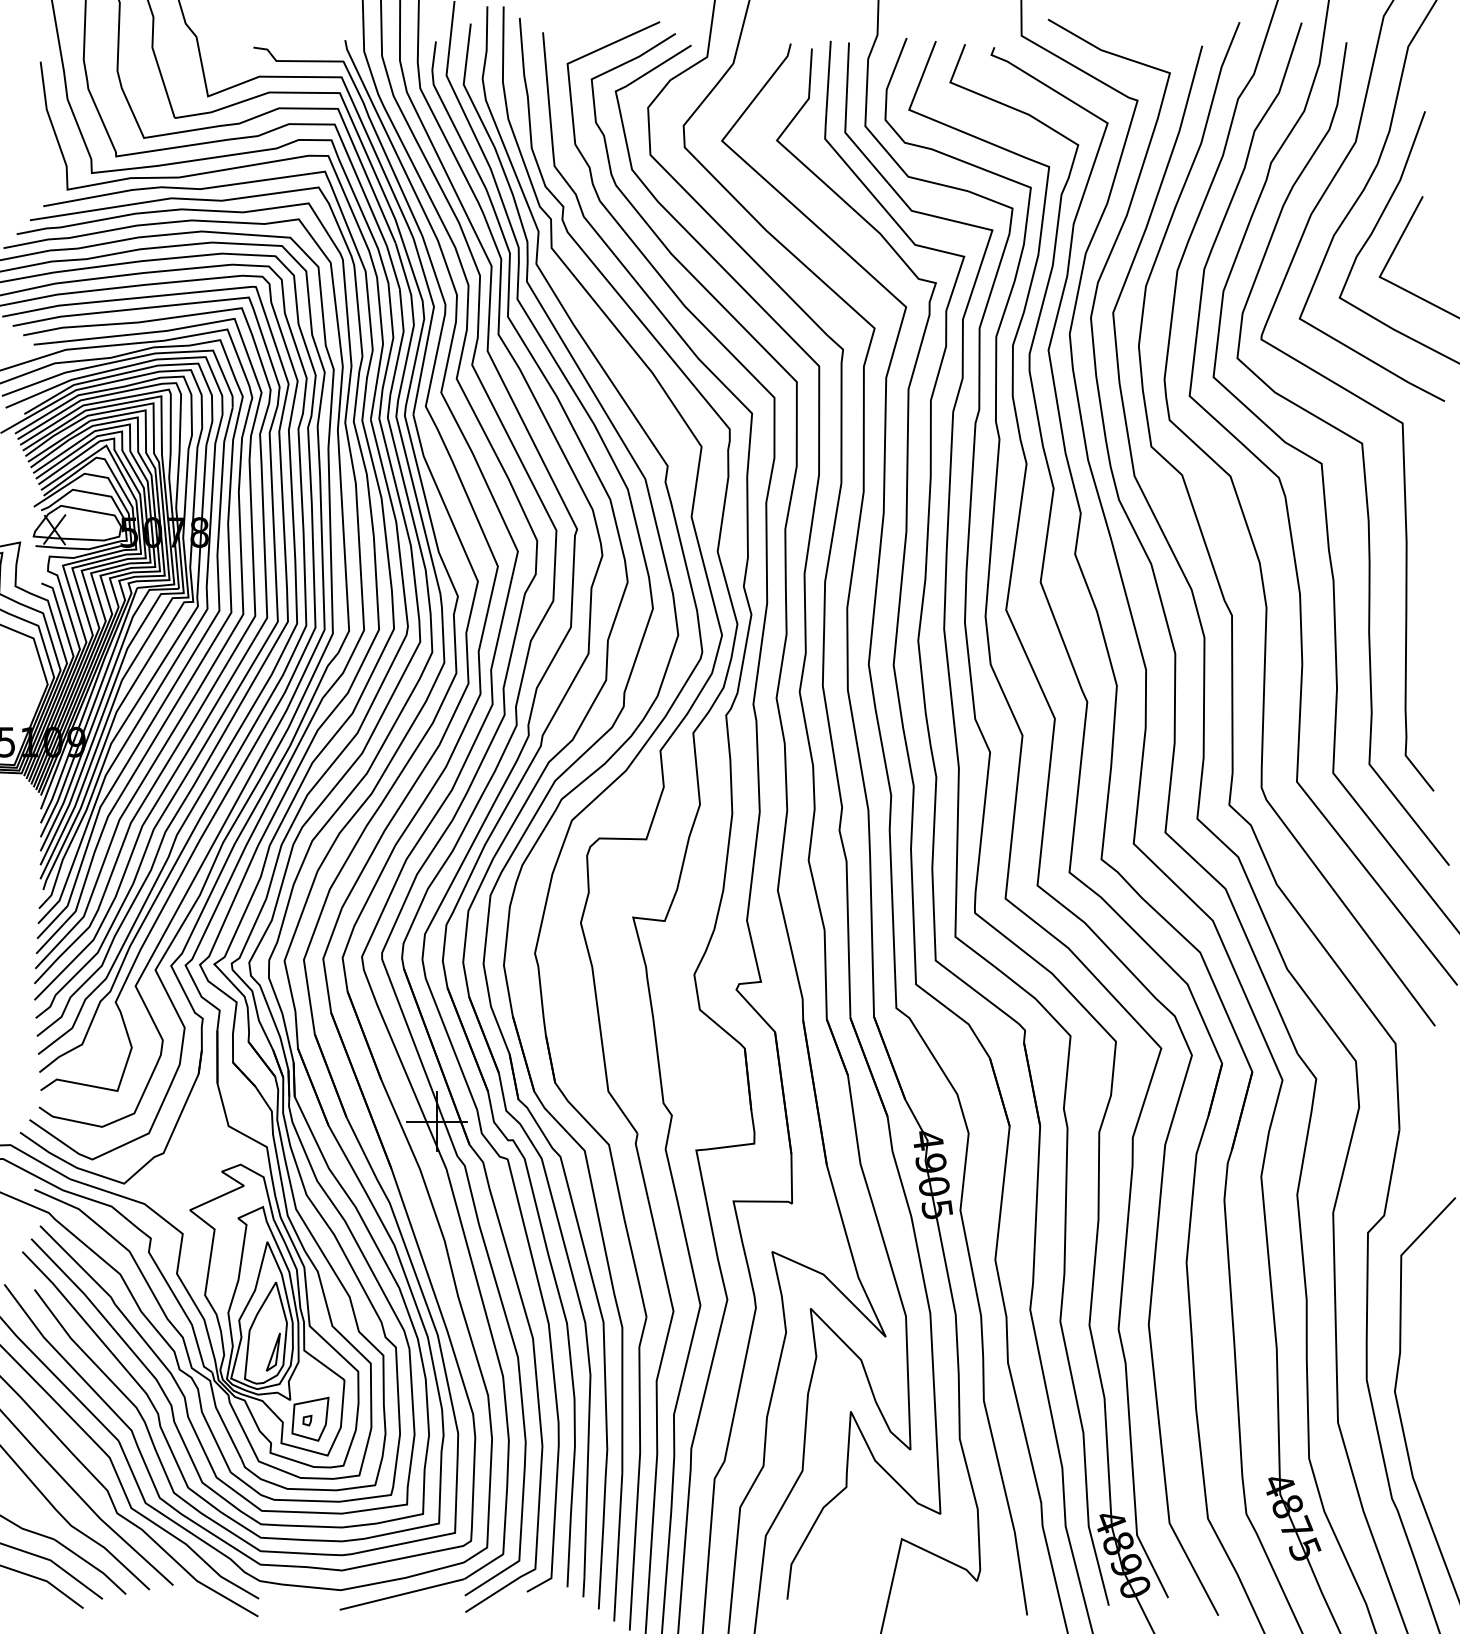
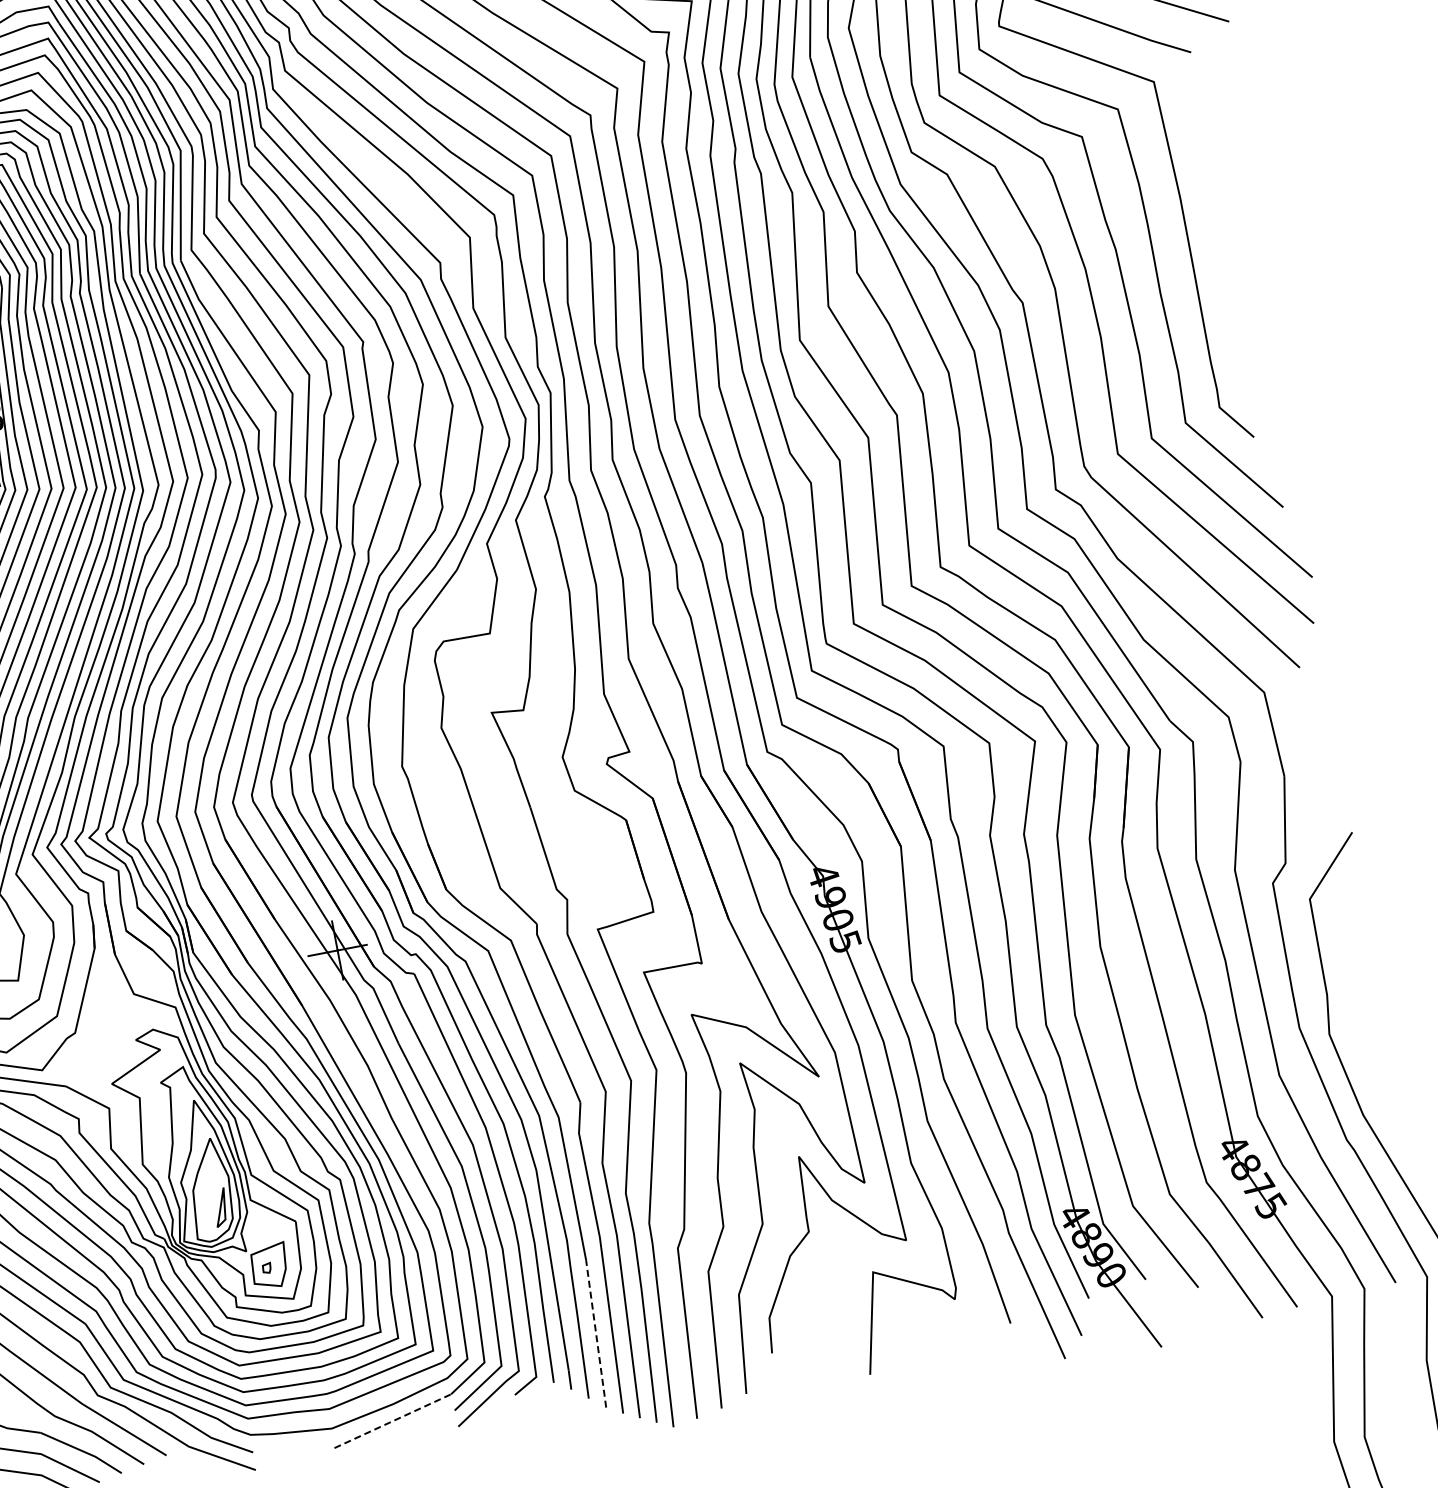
line: (618, 1546) -> (596, 1333), solid -> dashed
line: (402, 1594) -> (393, 1421), solid -> dashed

